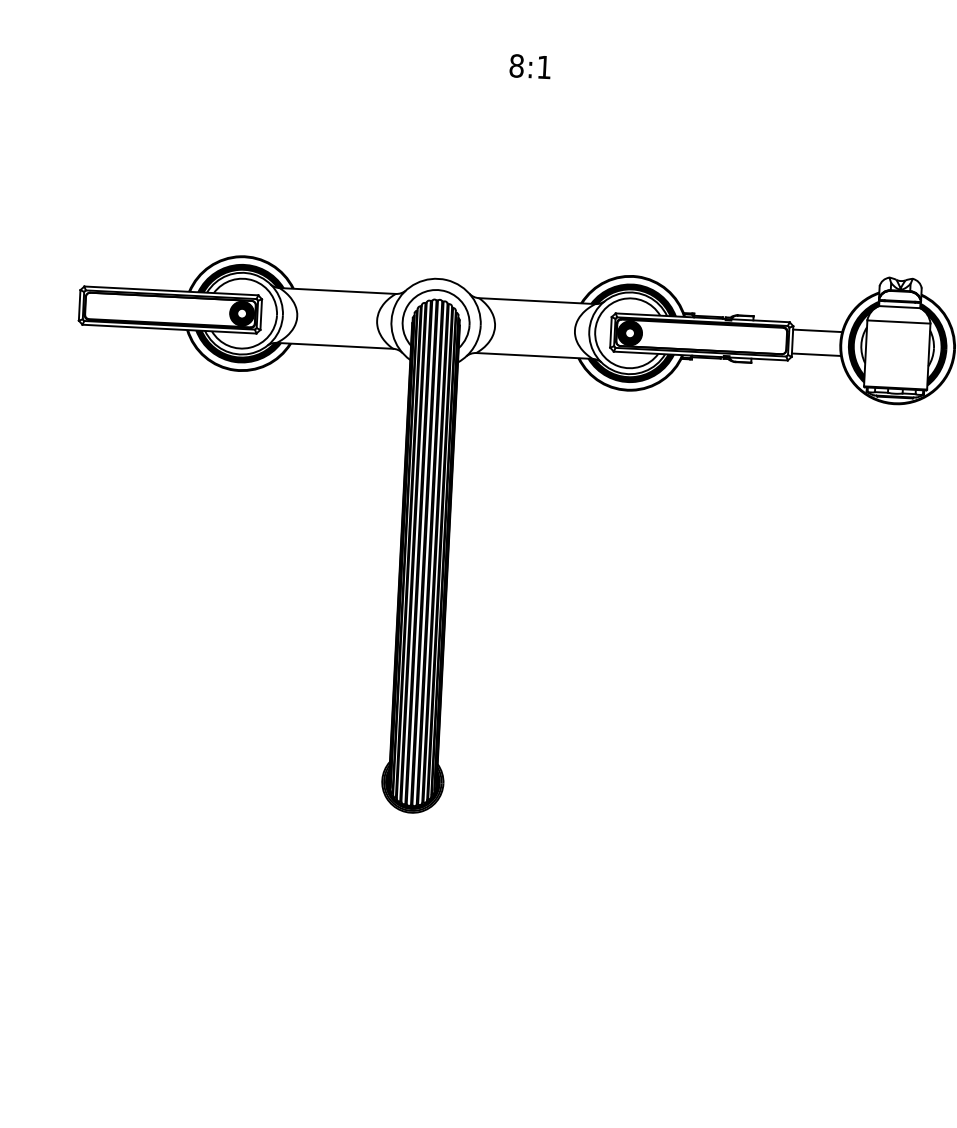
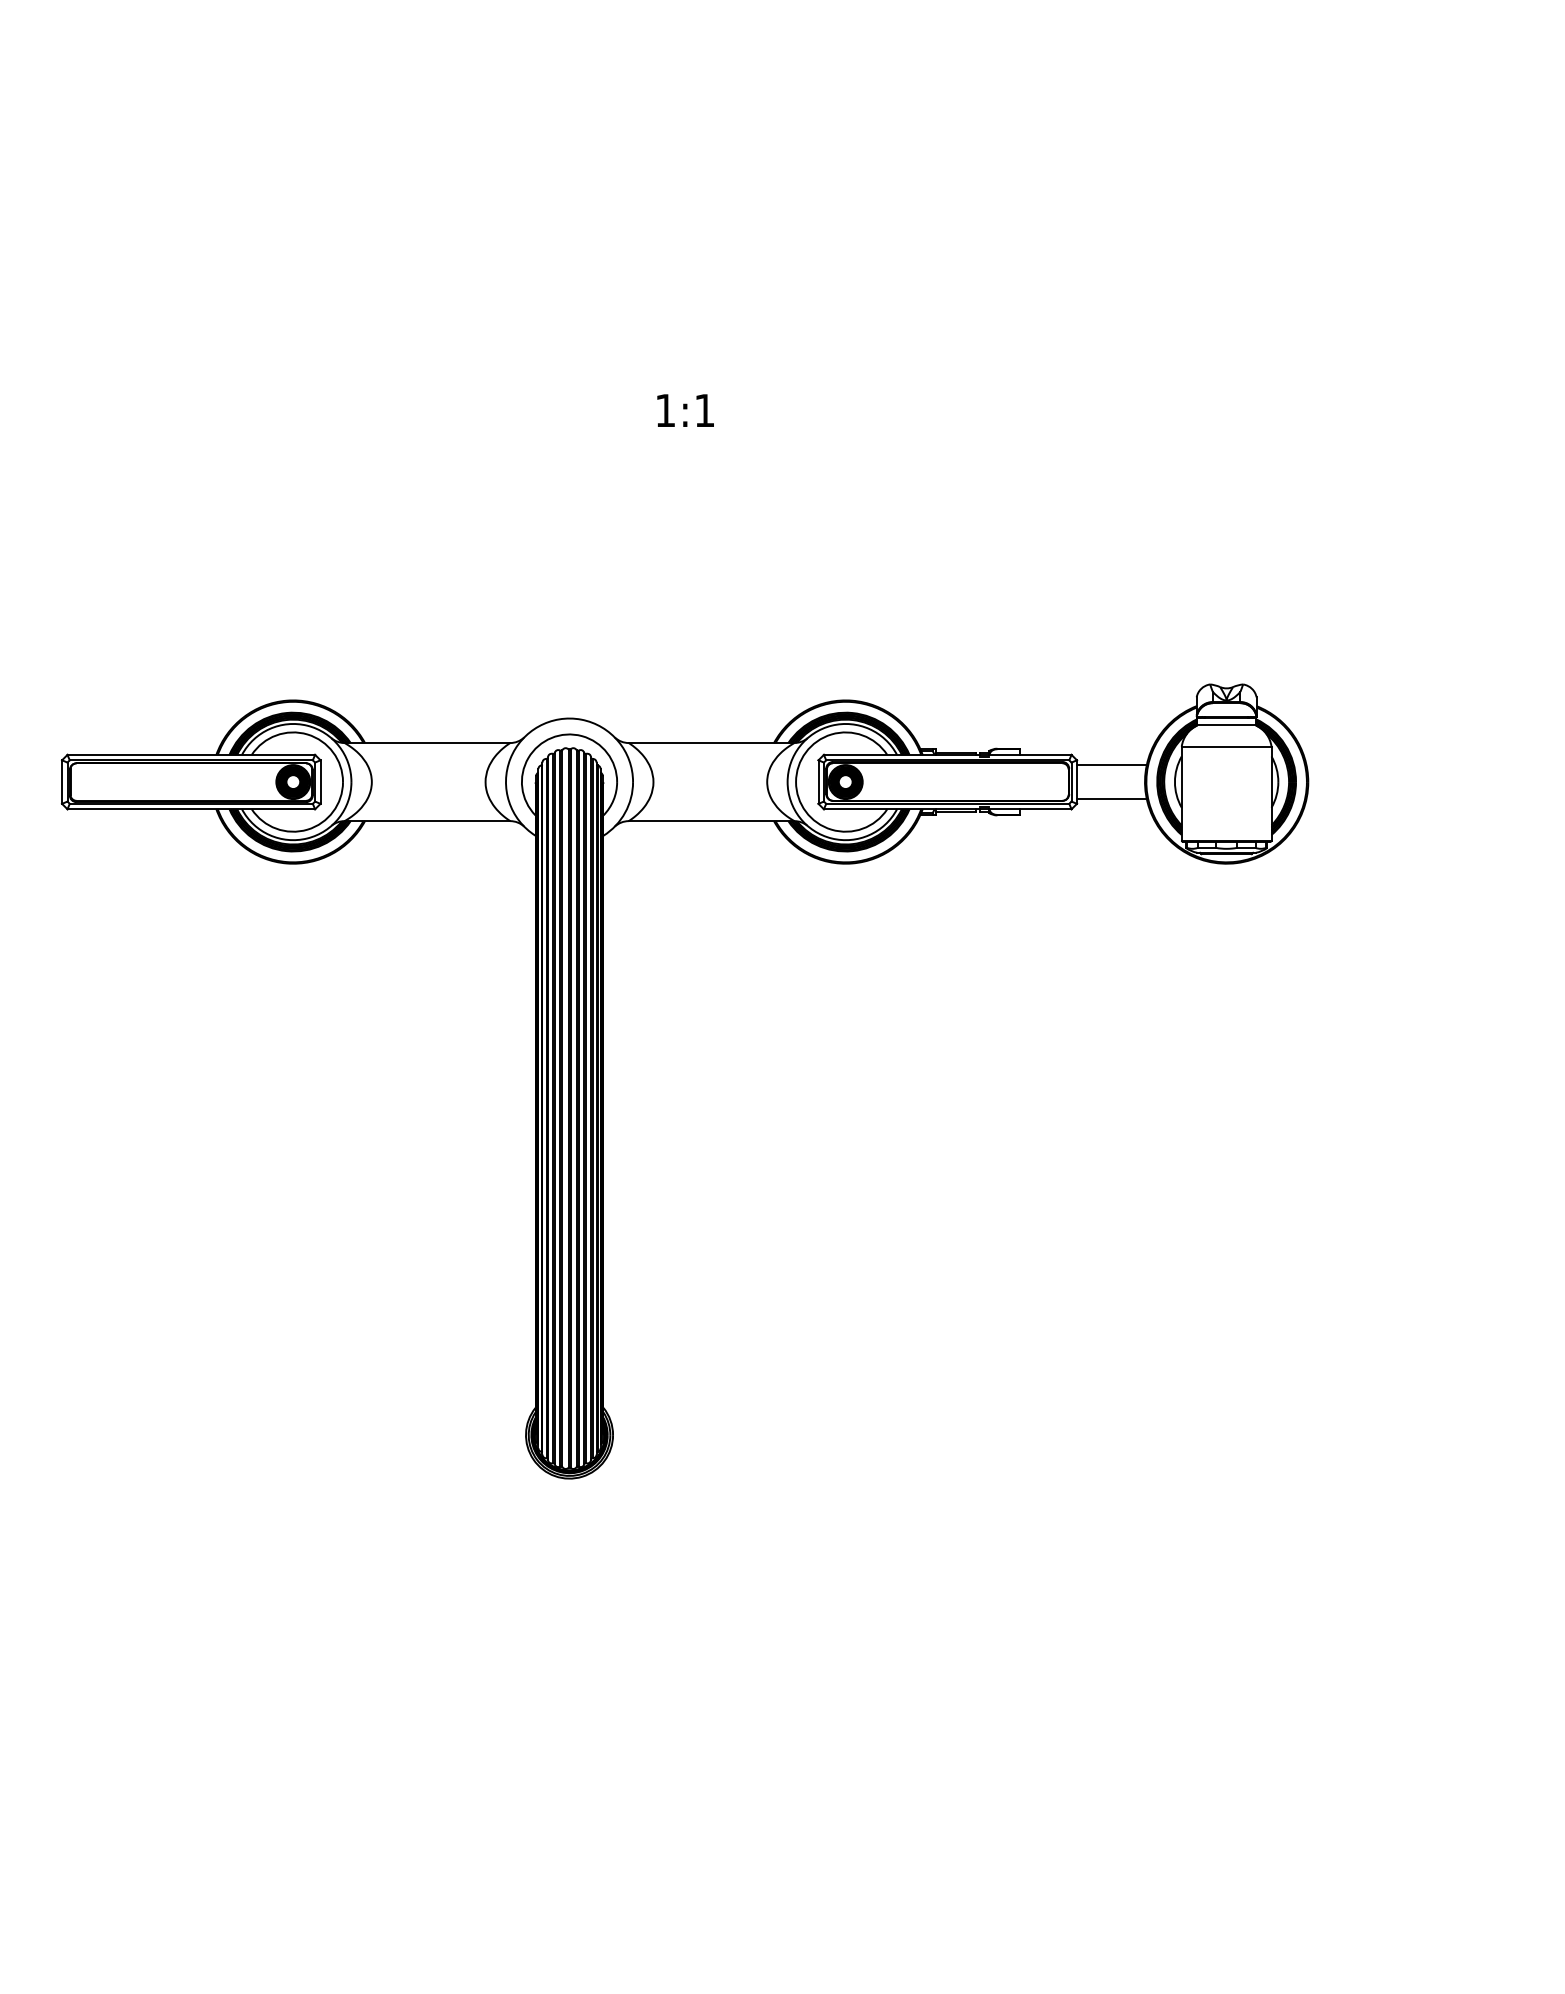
text: (516, 65) -> (665, 410), 8:1 -> 1:1

